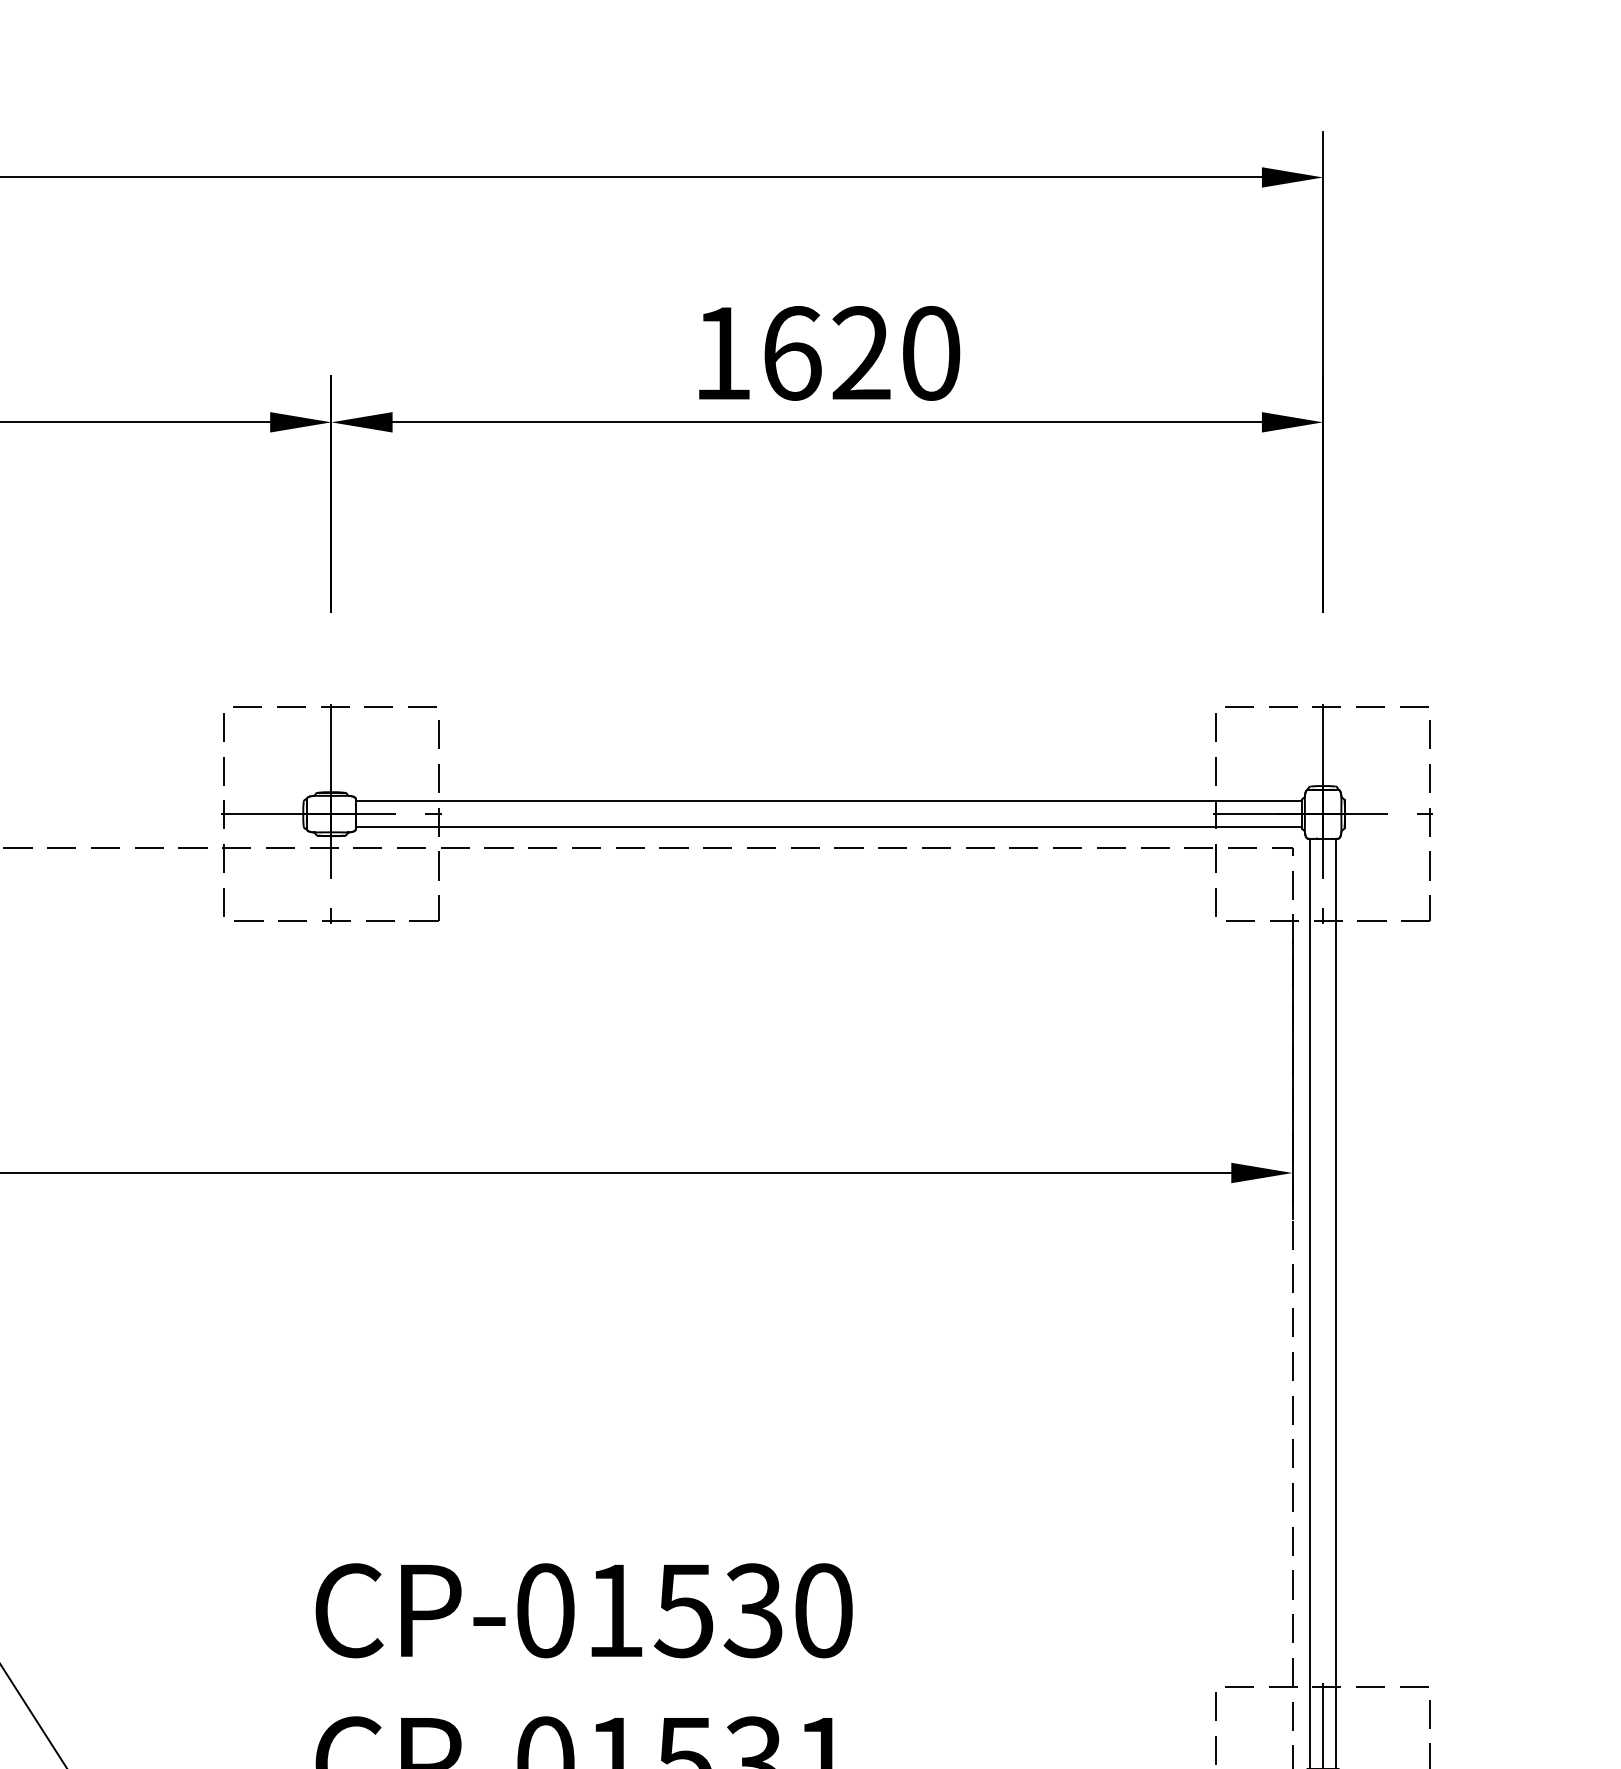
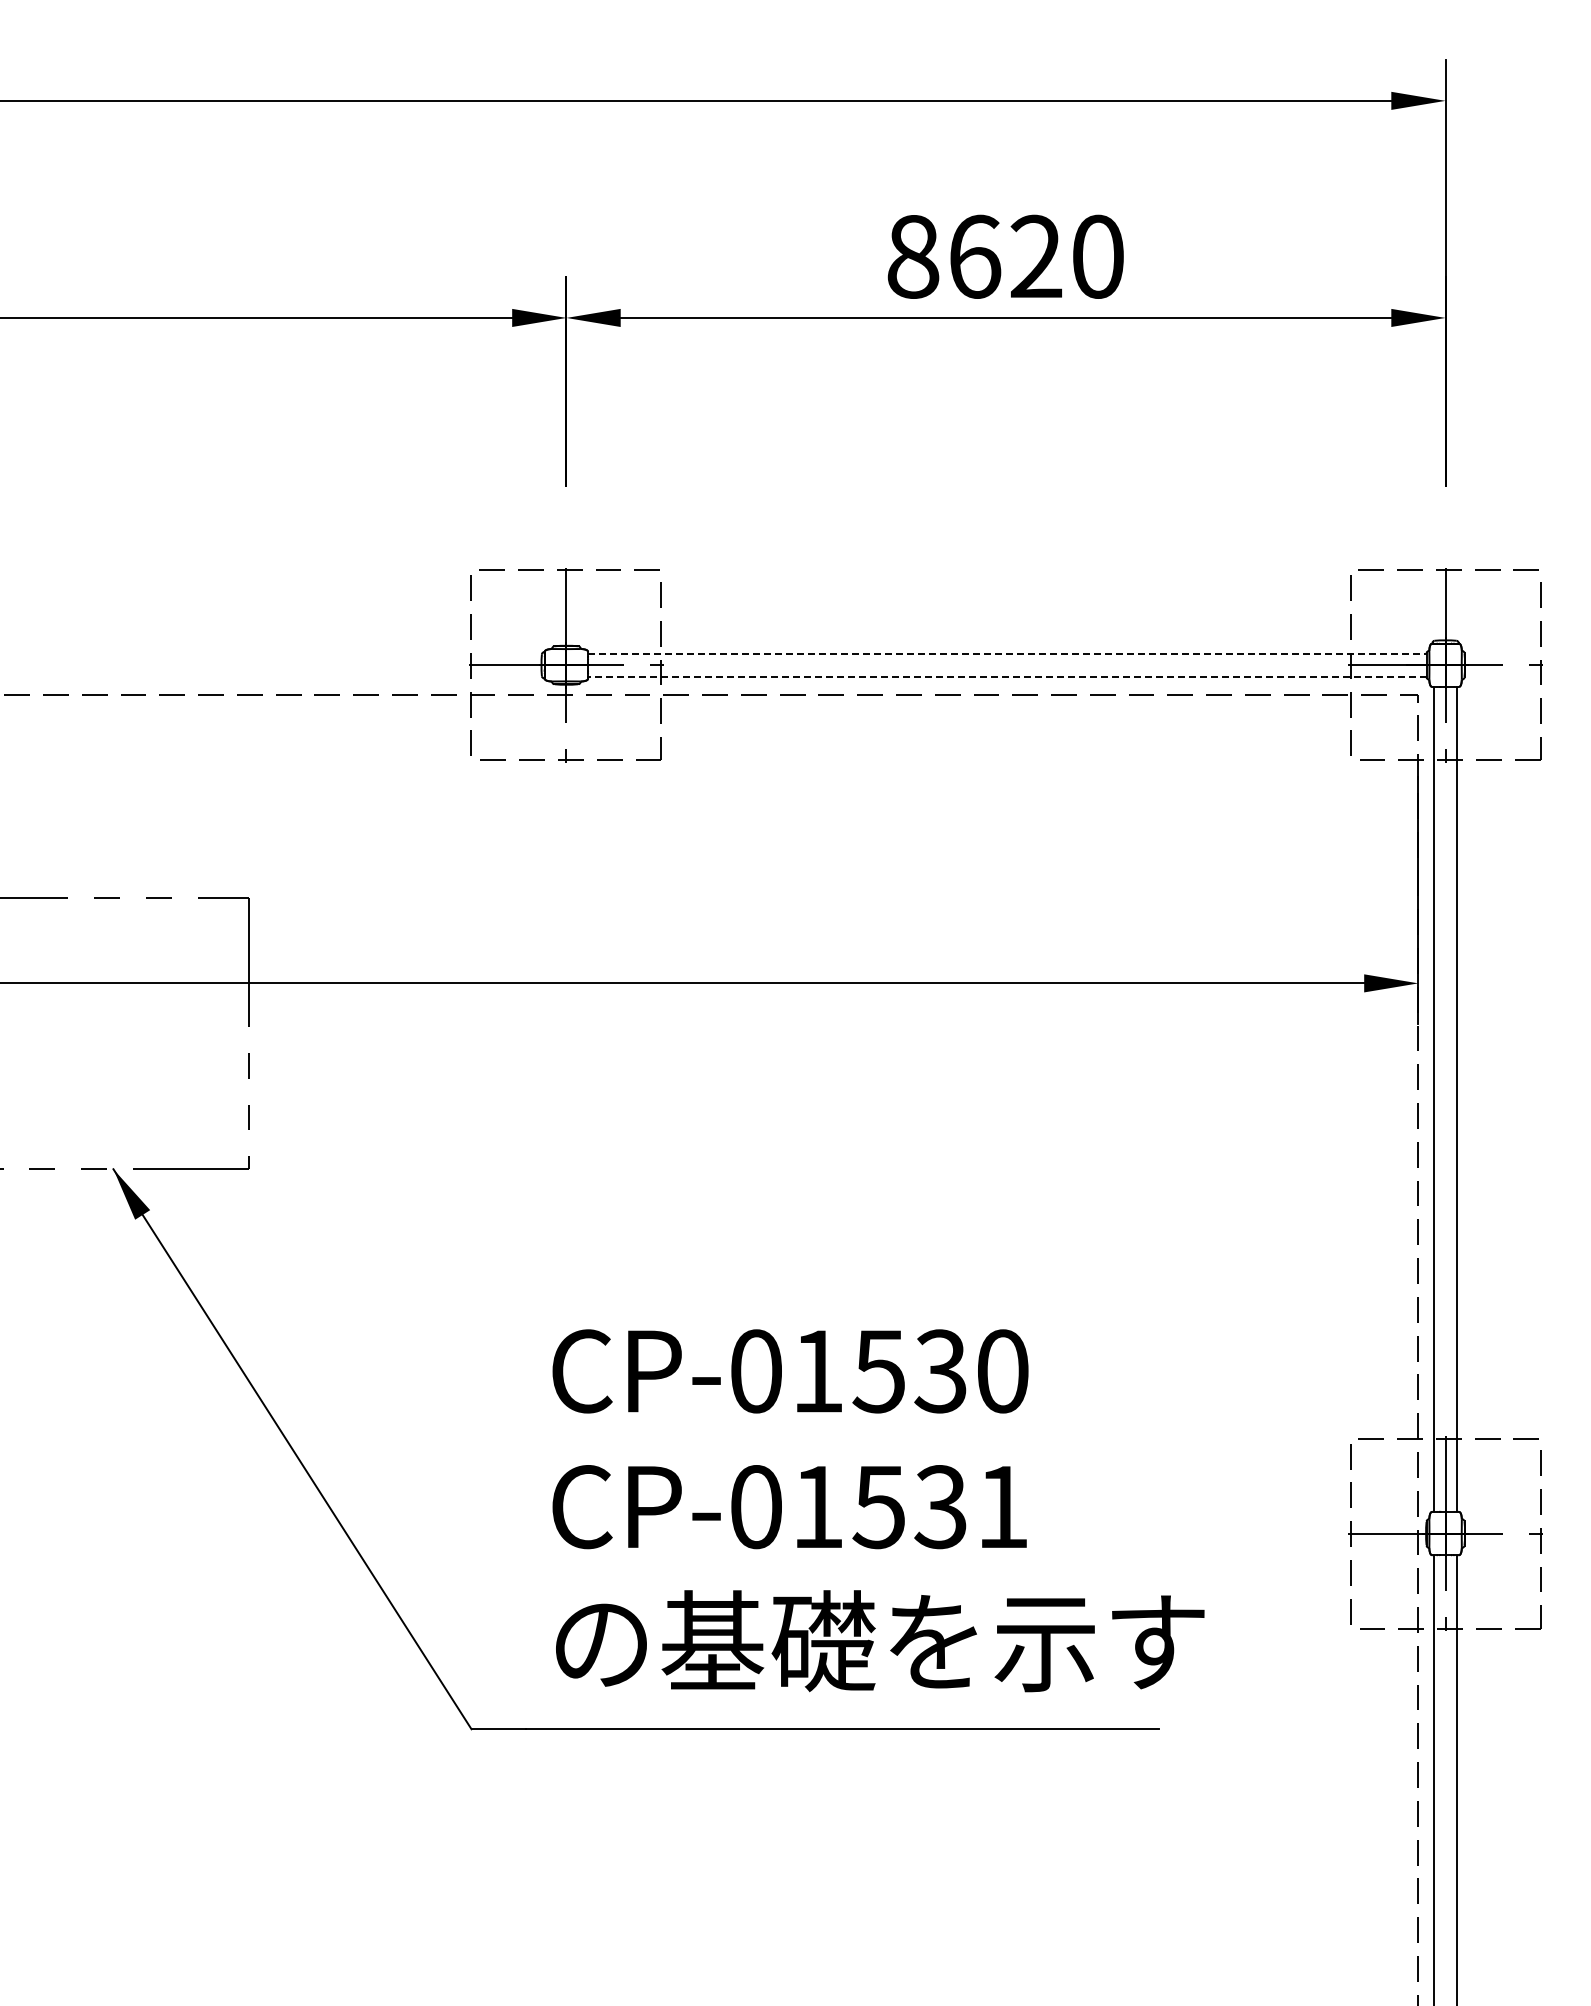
text: (722, 353) -> (913, 256), 1620 -> 8620
line: (828, 800) -> (1007, 653), solid -> dashed
line: (827, 826) -> (1006, 676), solid -> dashed

